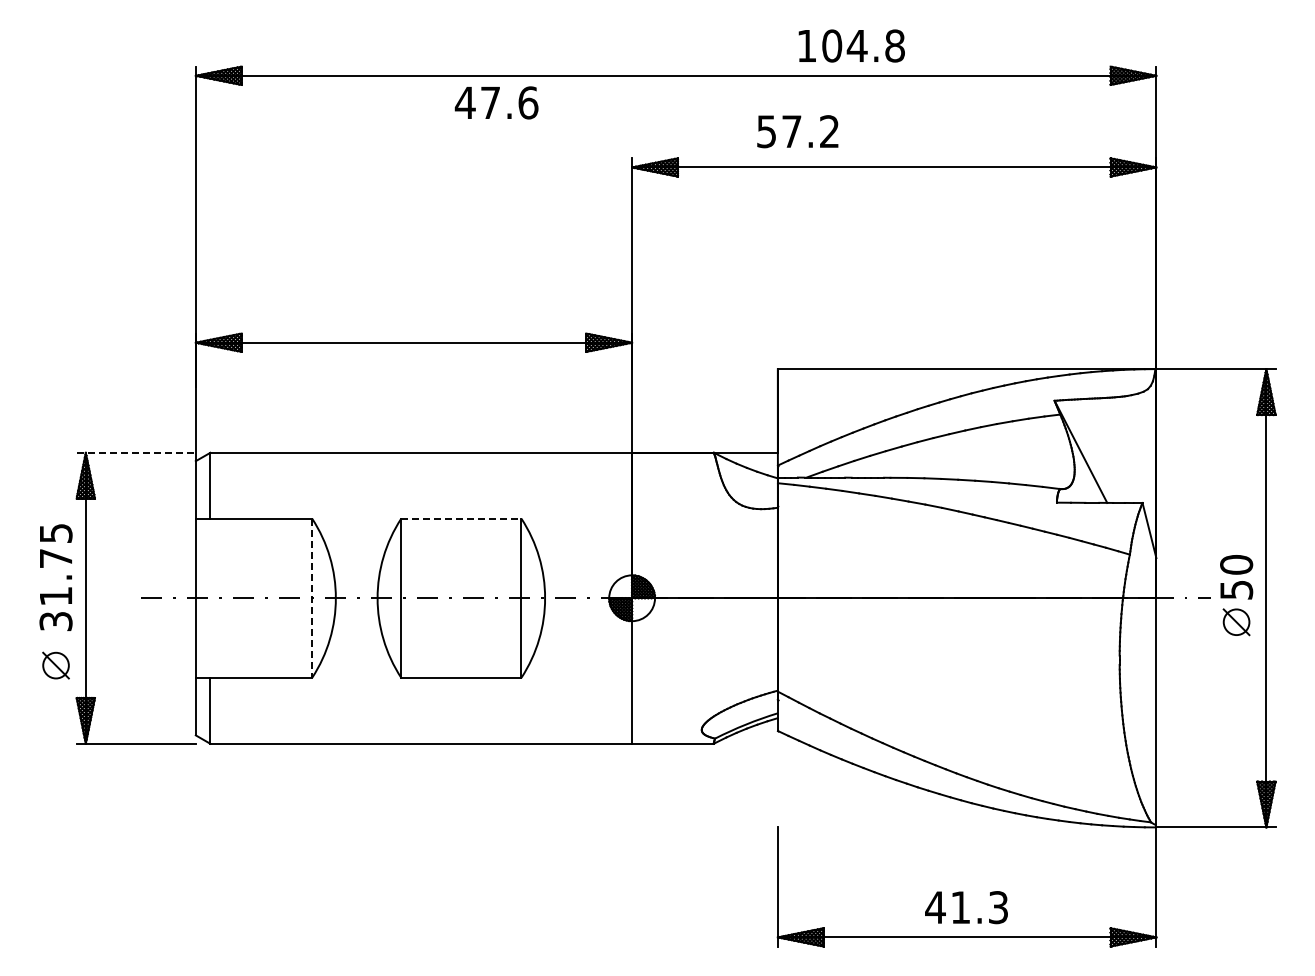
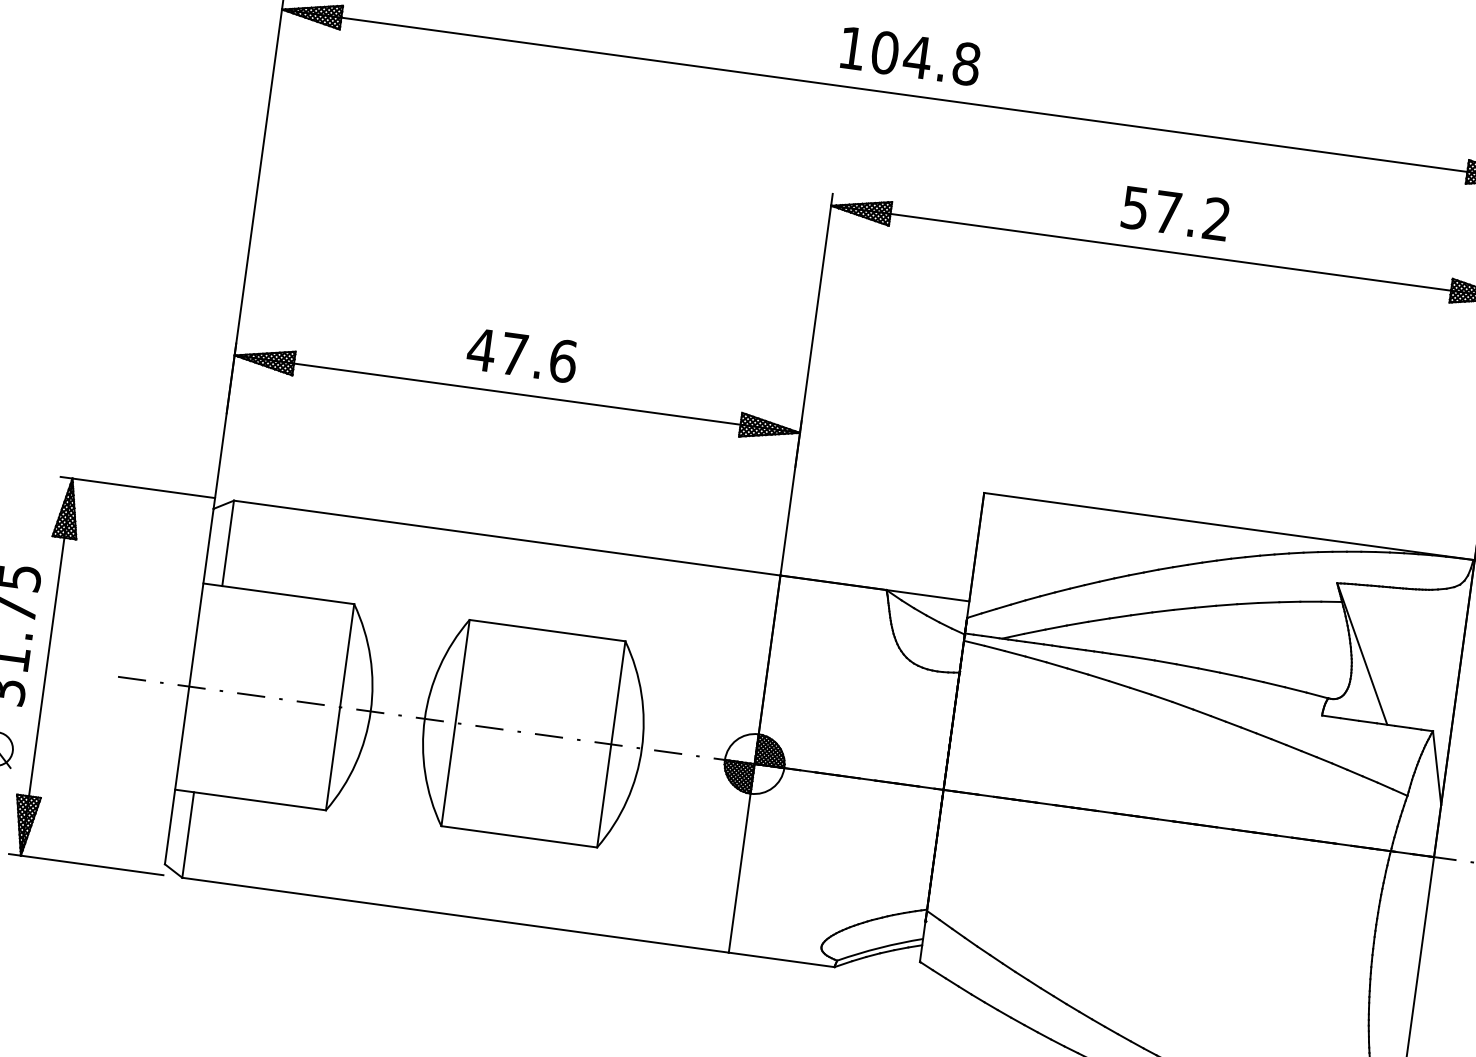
text: (851, 45) -> (910, 55), moved
text: (496, 102) -> (522, 354), moved
text: (797, 131) -> (1175, 213), moved
line: (136, 452) -> (138, 487), dashed -> solid
line: (461, 518) -> (547, 630), dashed -> solid
line: (312, 598) -> (340, 707), dashed -> solid

